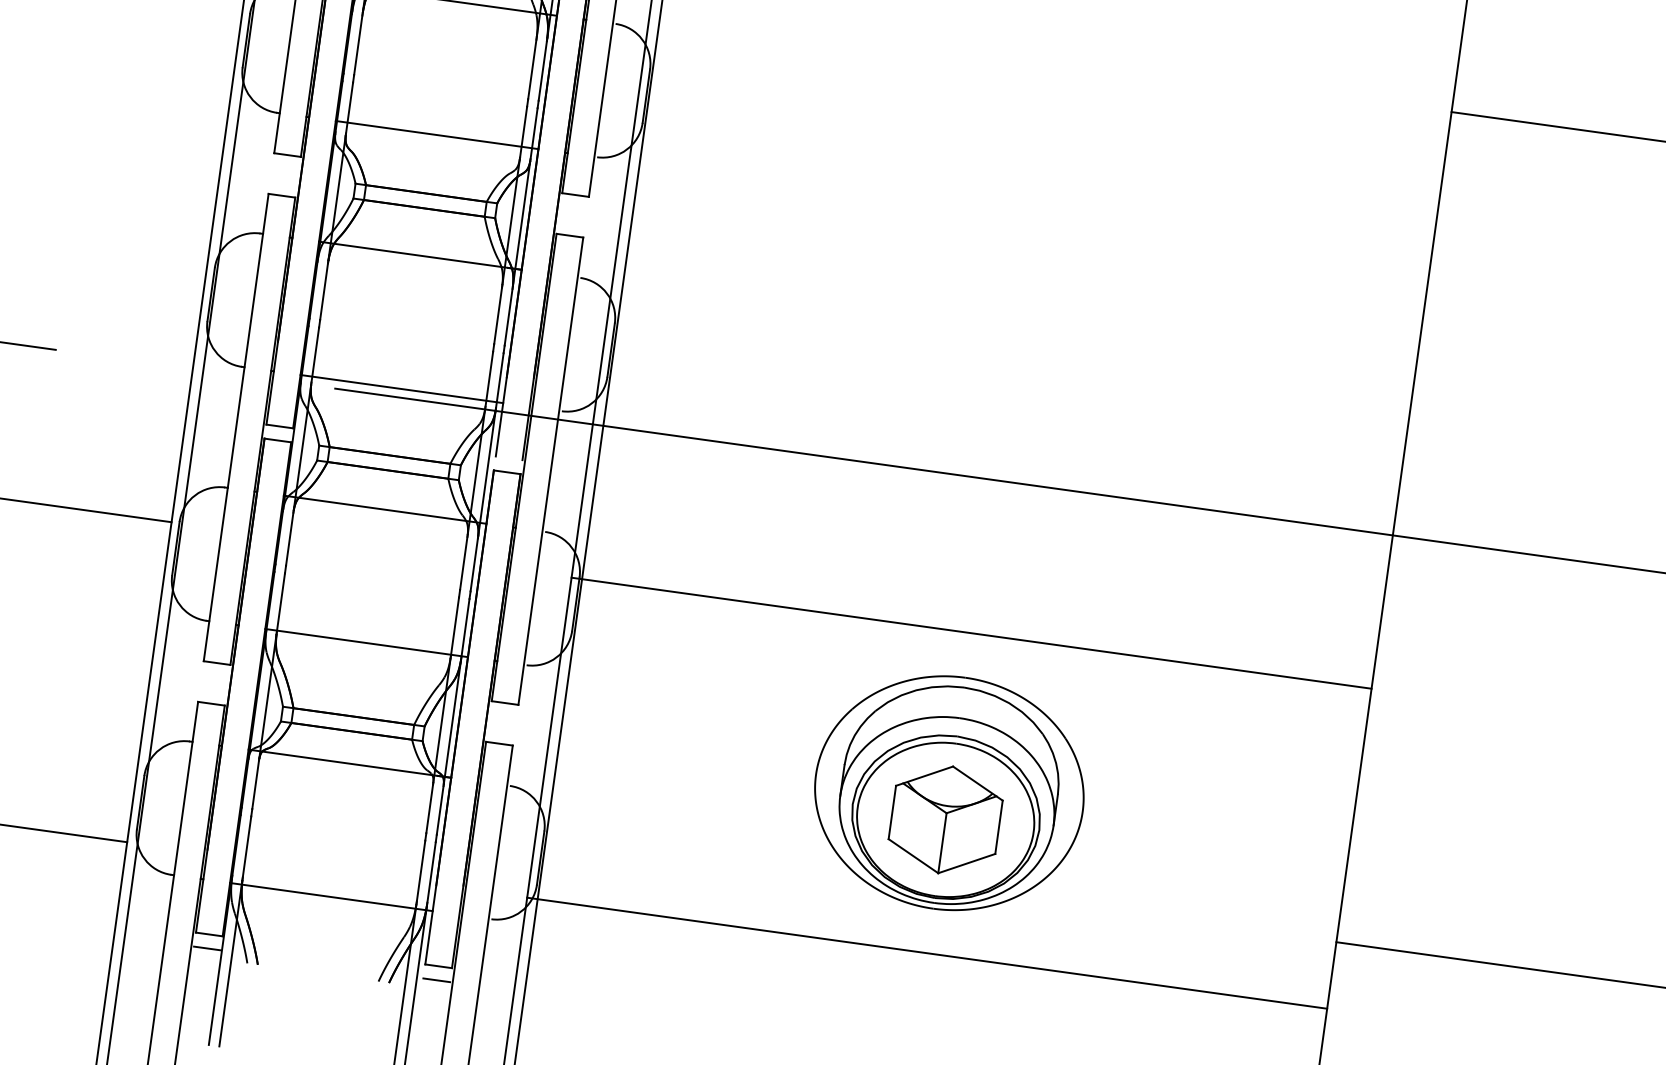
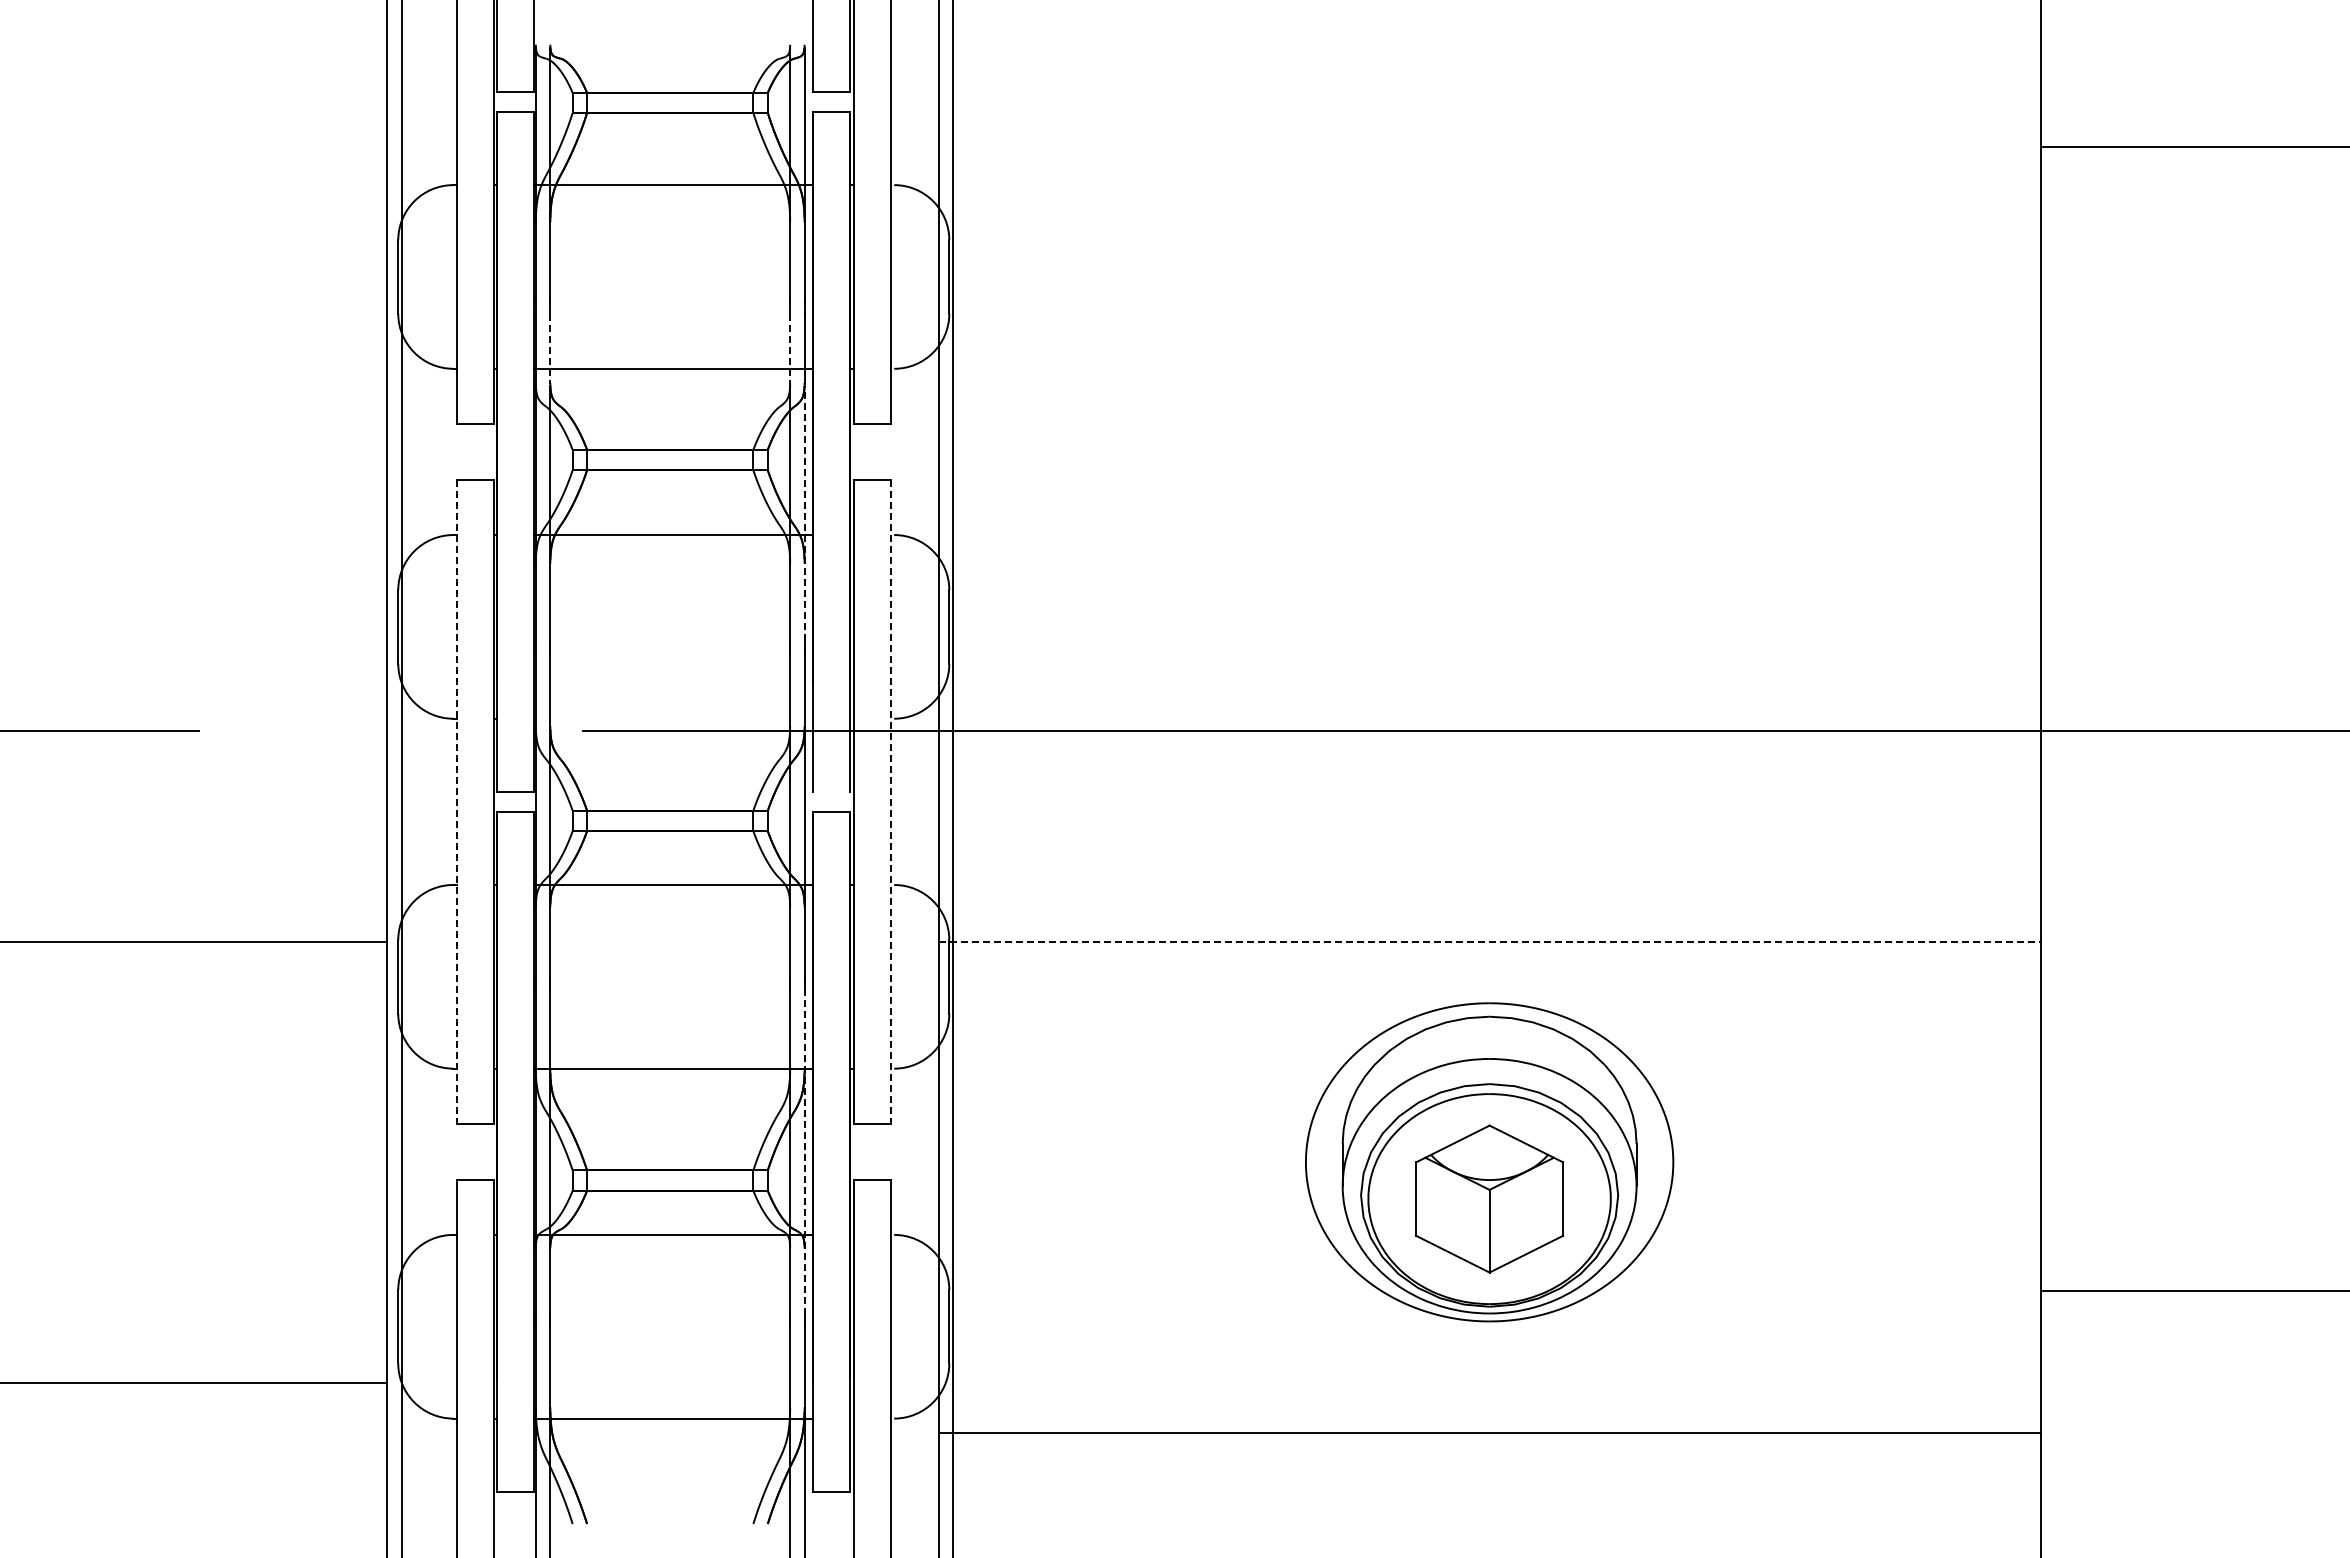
line: (349, 108) -> (550, 349), solid -> dashed
line: (523, 132) -> (790, 349), solid -> dashed
line: (517, 253) -> (804, 513), solid -> dashed
line: (401, 388) -> (673, 718), removed
line: (236, 427) -> (457, 801), solid -> dashed
line: (550, 470) -> (890, 801), solid -> dashed
line: (972, 633) -> (1490, 941), solid -> dashed
line: (453, 716) -> (804, 1151), solid -> dashed
line: (207, 948) -> (515, 1511), removed
line: (927, 953) -> (1489, 1432), moved
line: (436, 980) -> (831, 1511), removed

